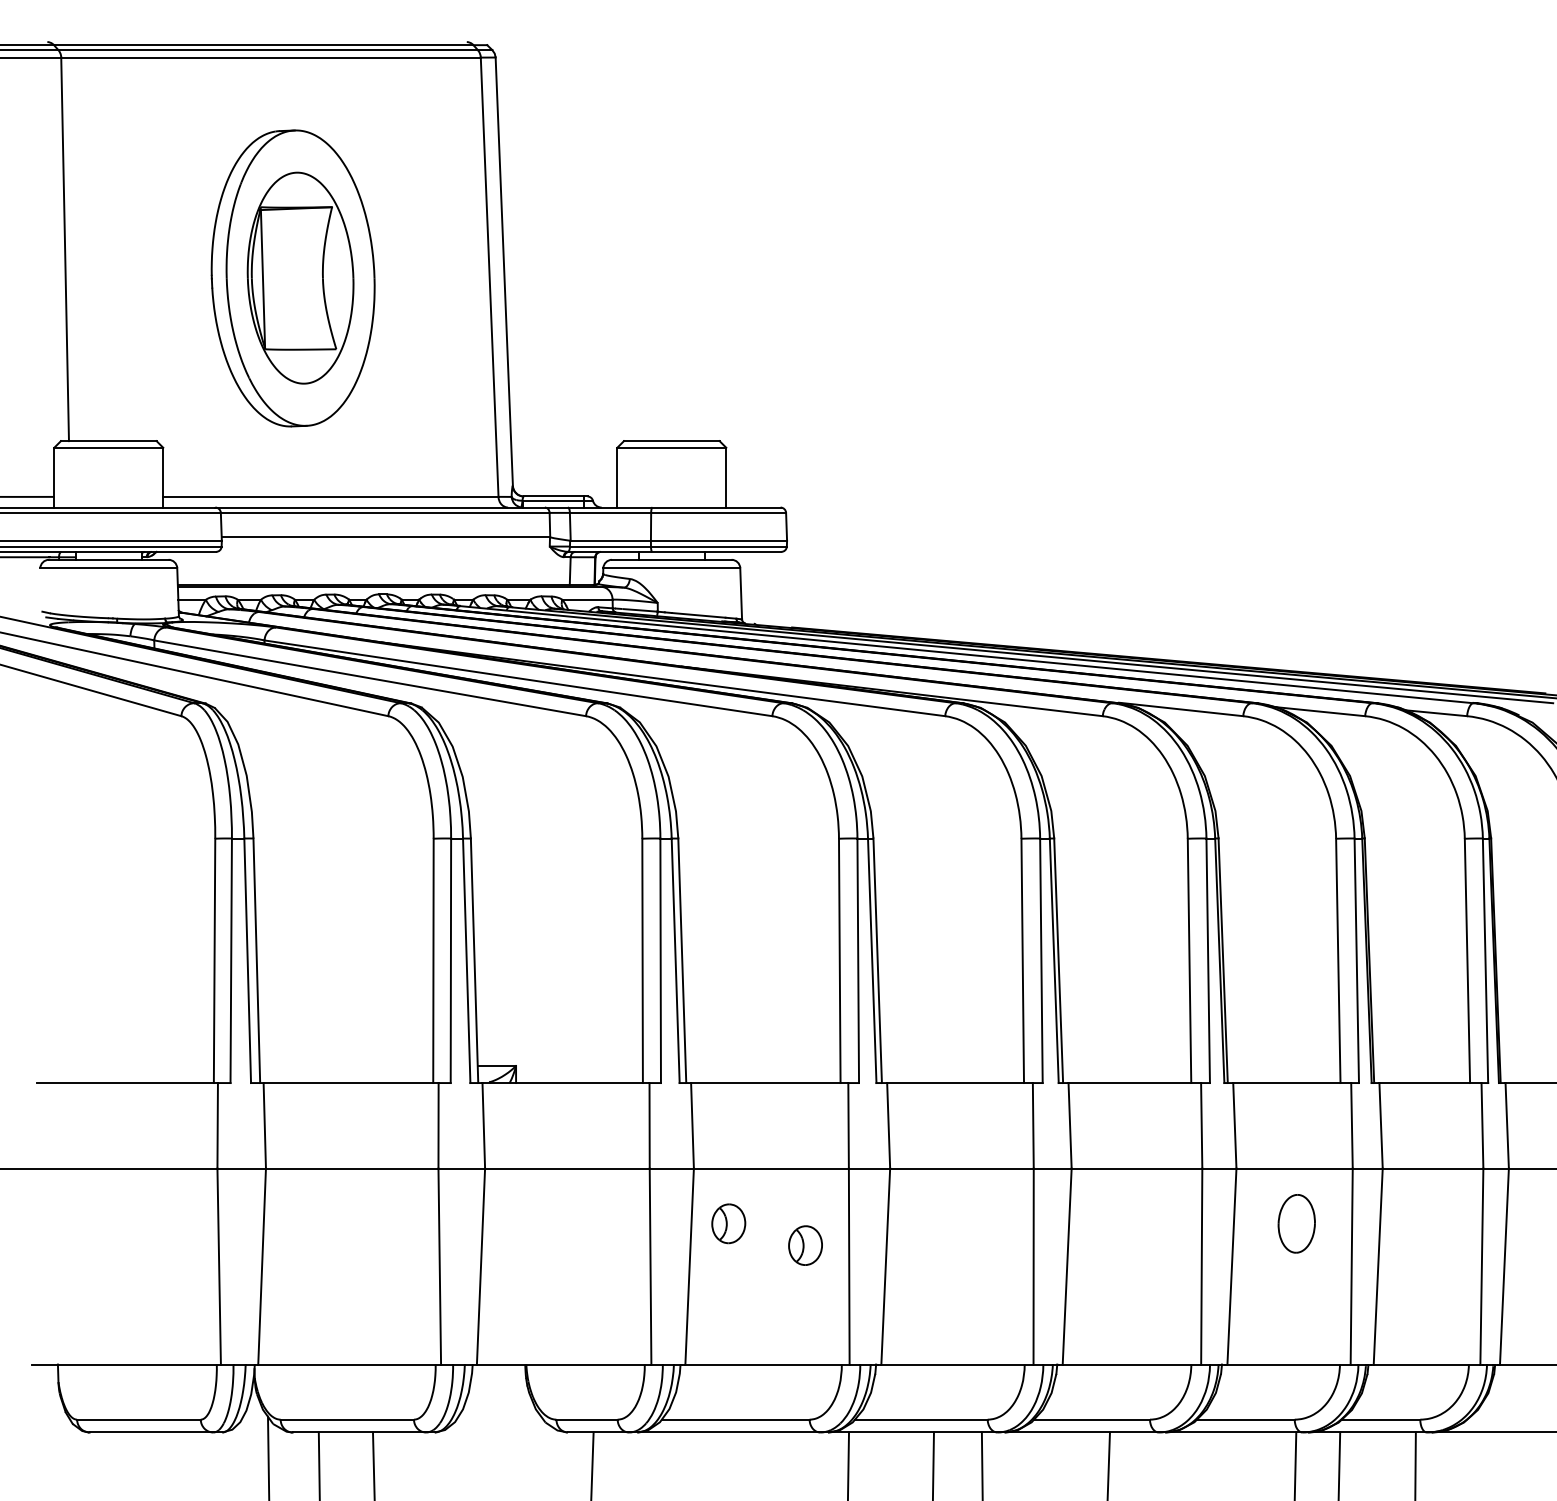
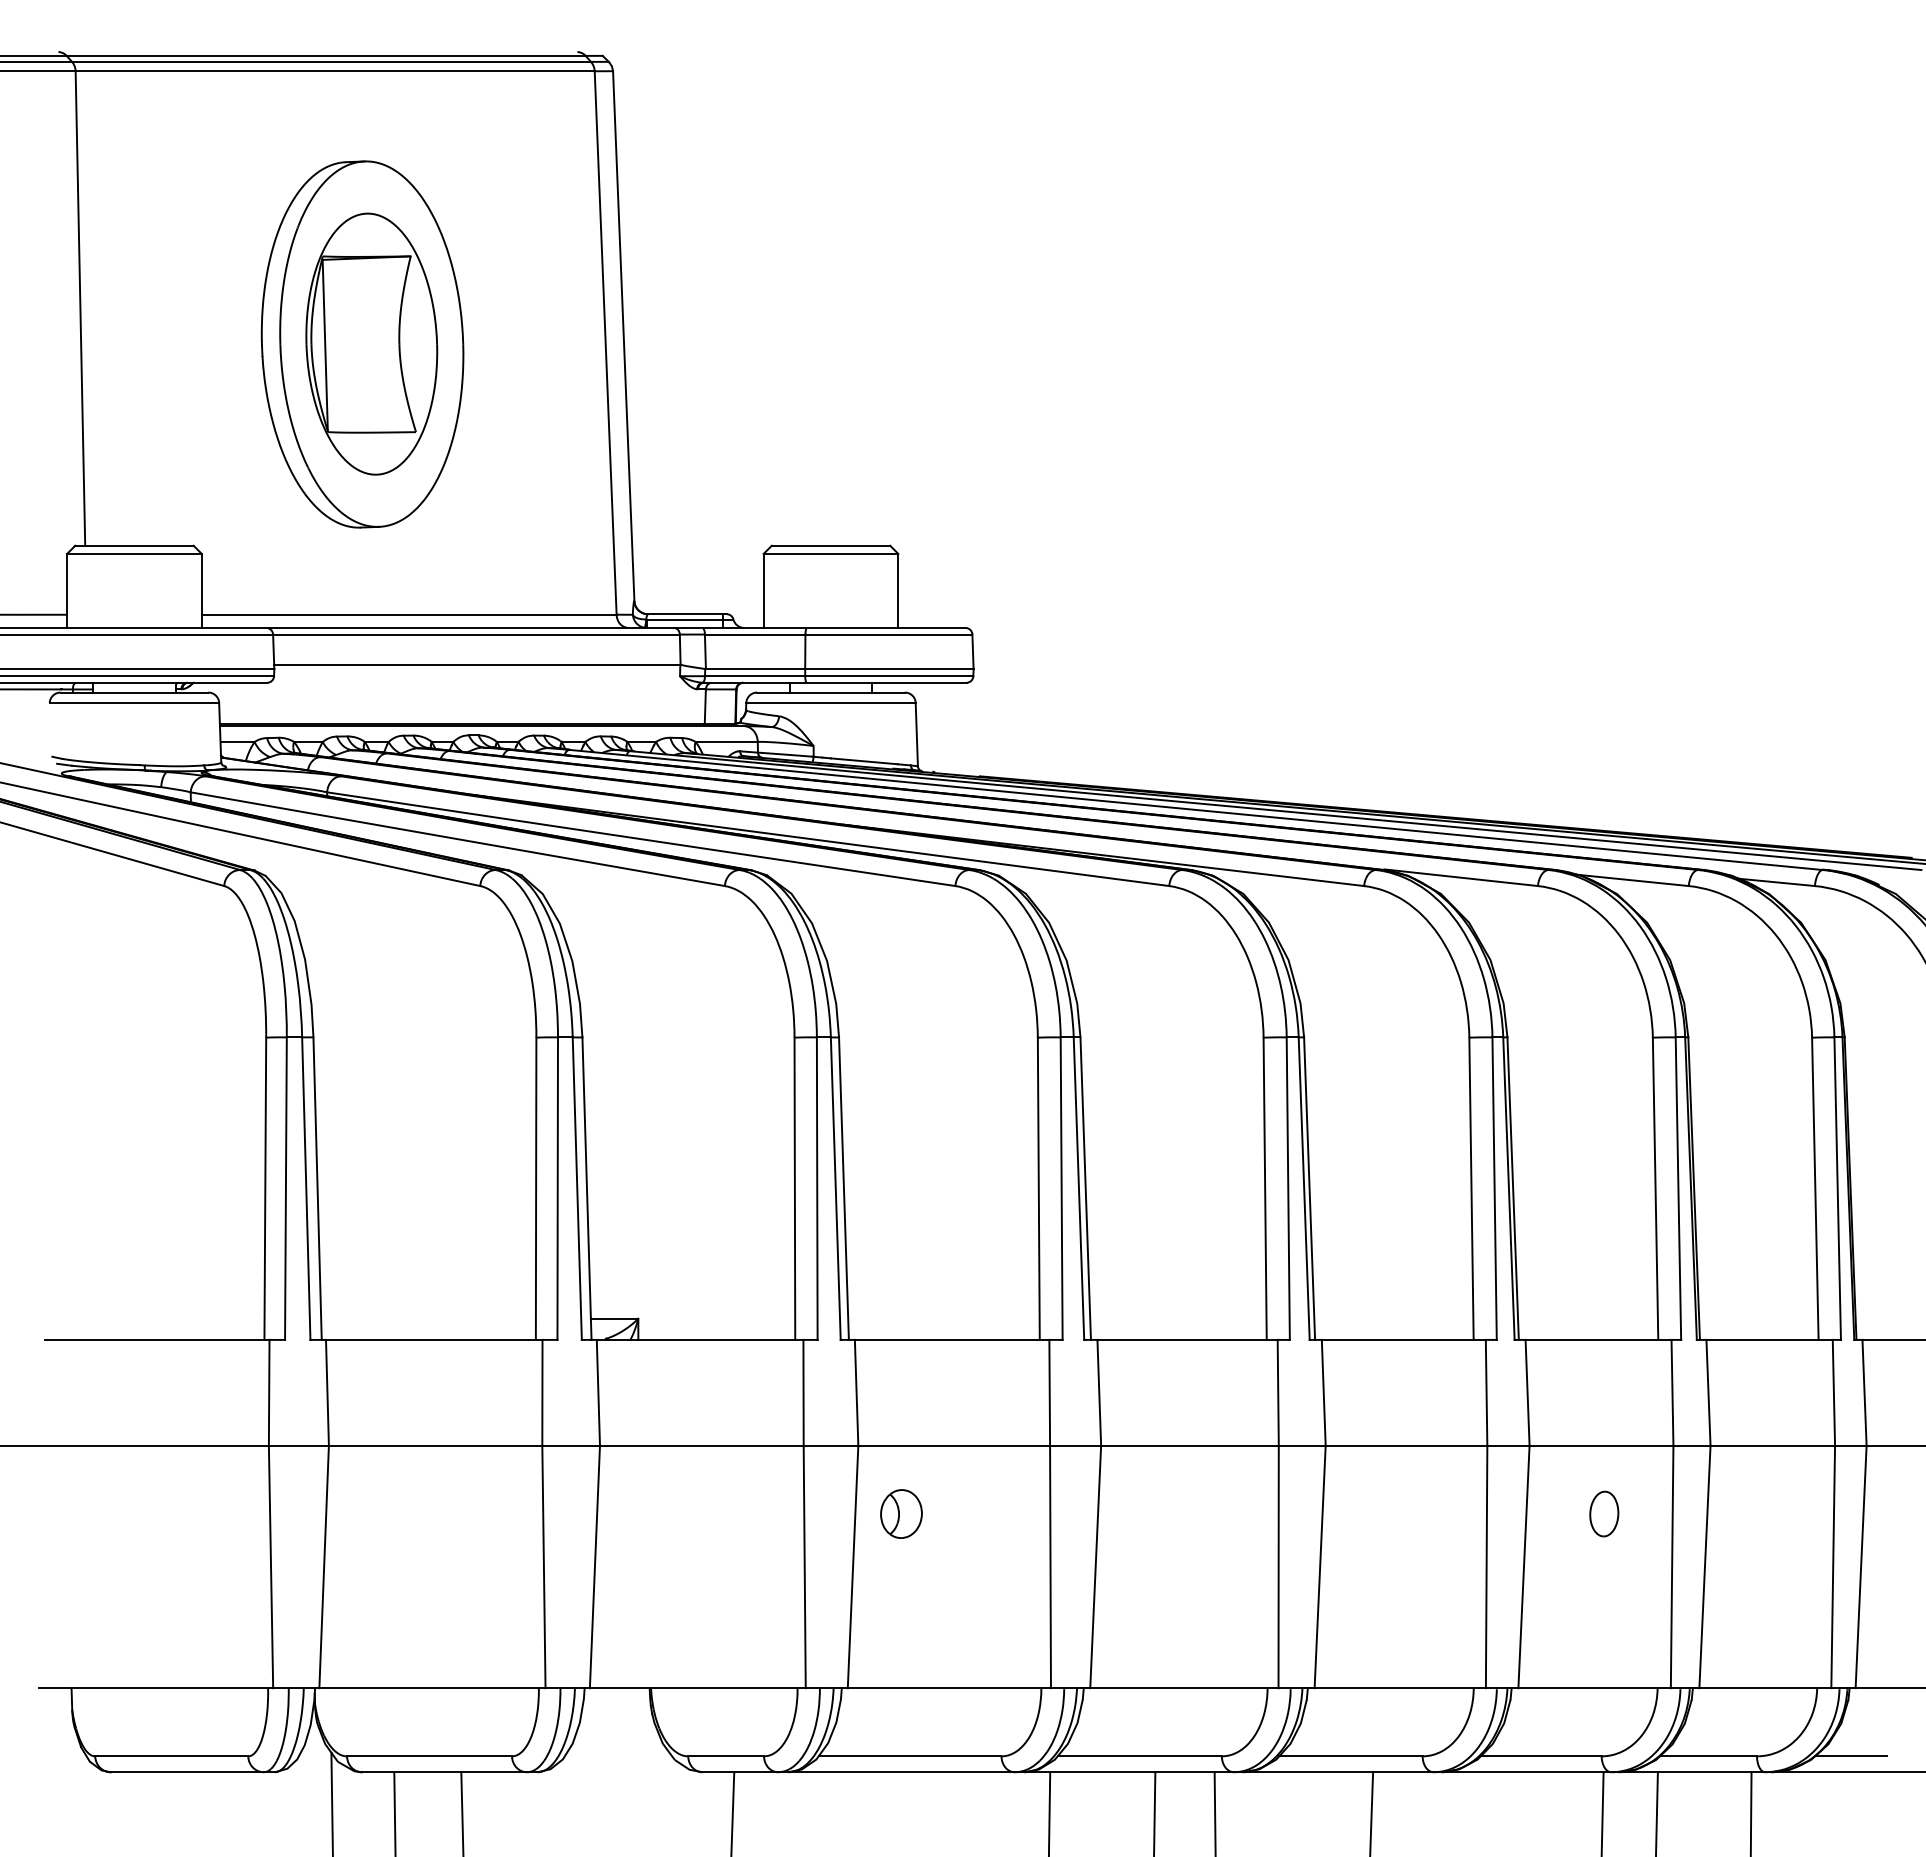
part: (1297, 1223) -> (1604, 1513), size x0.62
part: (805, 1245) -> (996, 1540), removed
line: (1495, 1419) -> (1850, 1756), added

